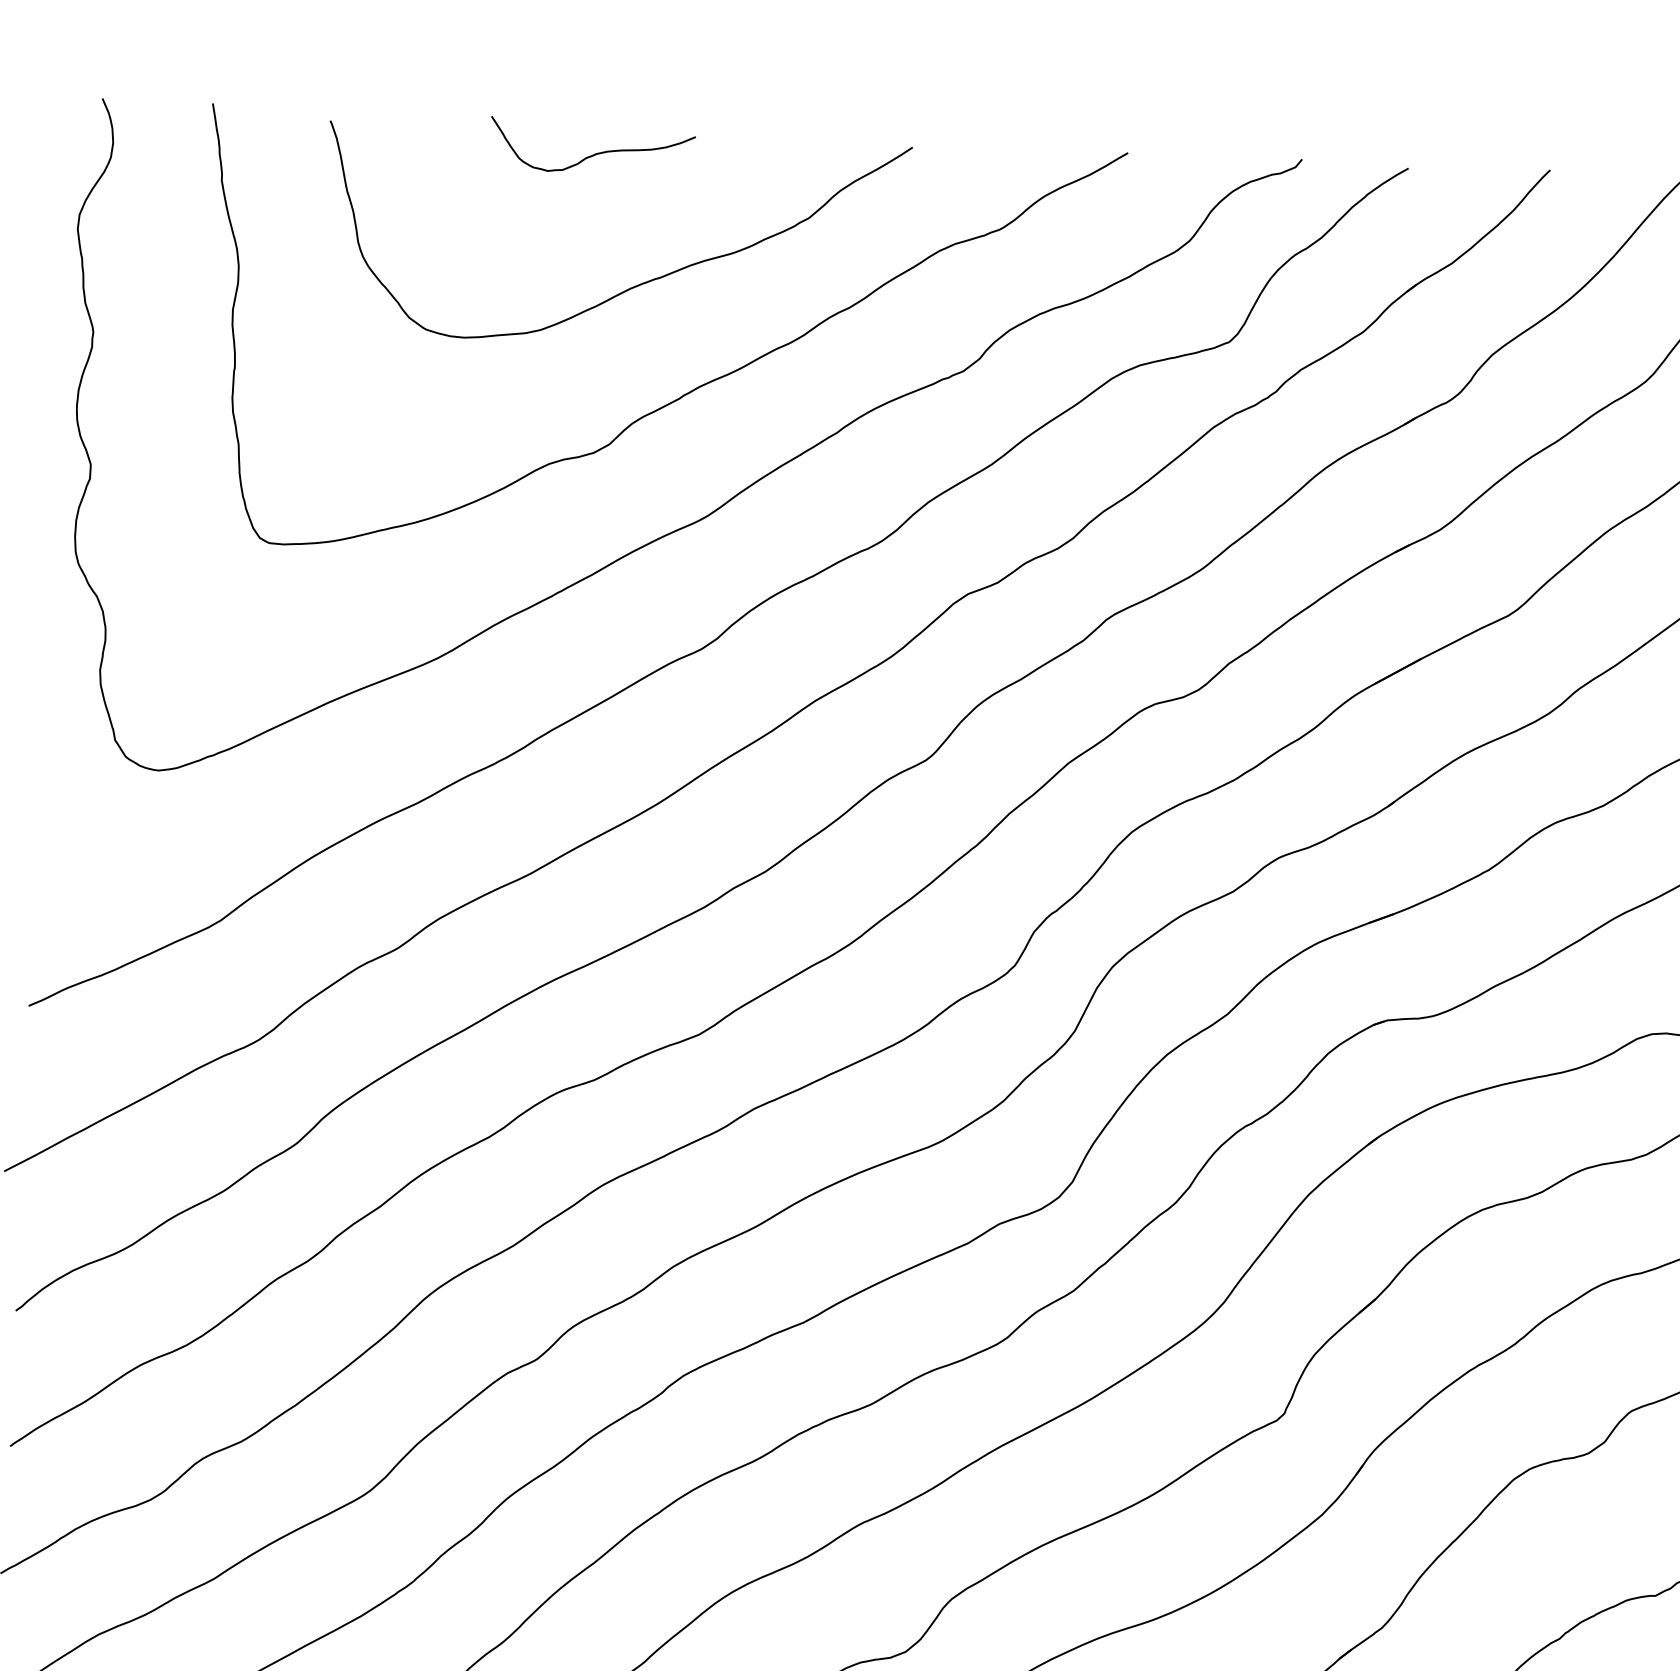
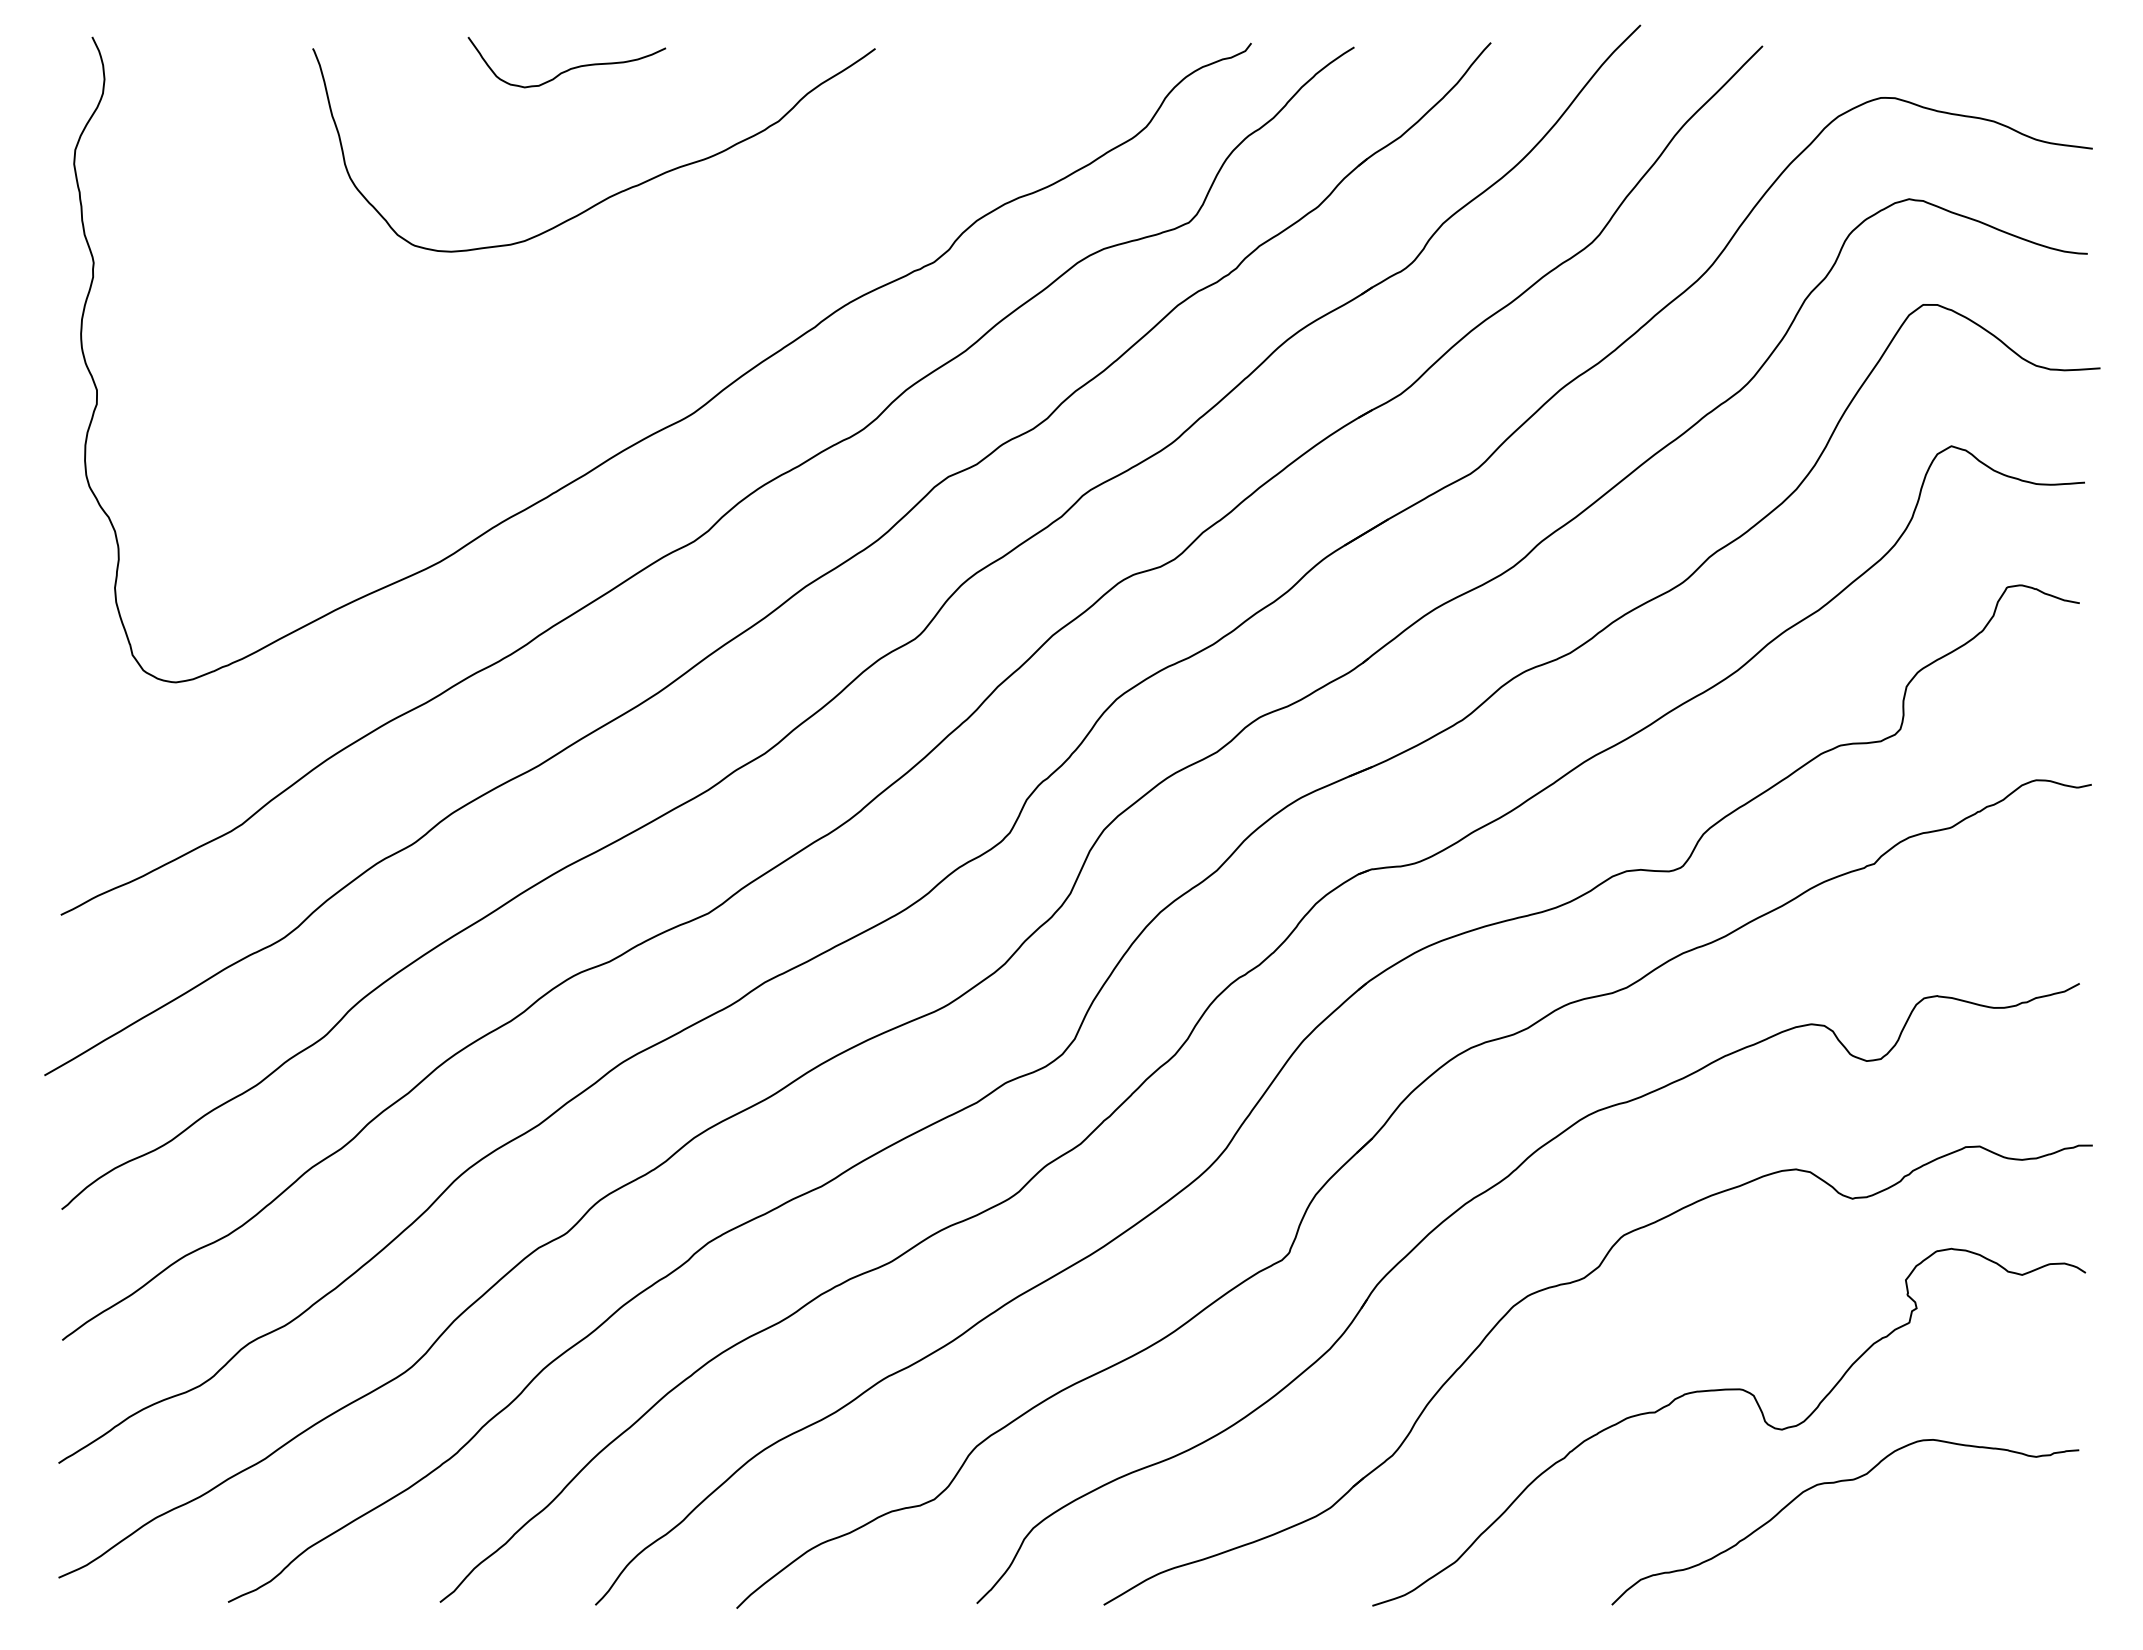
curve: (683, 394) -> (665, 296), removed

